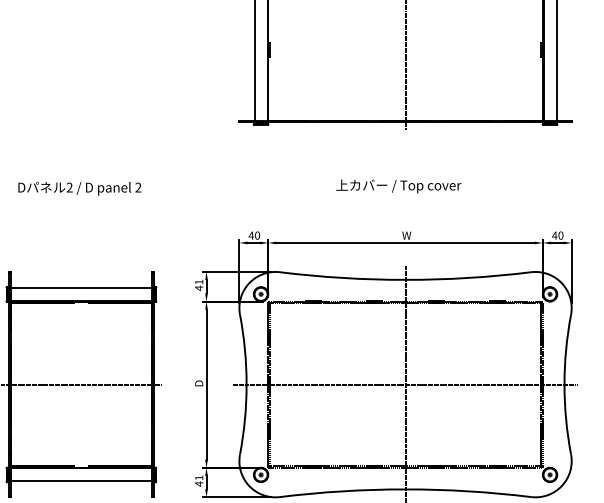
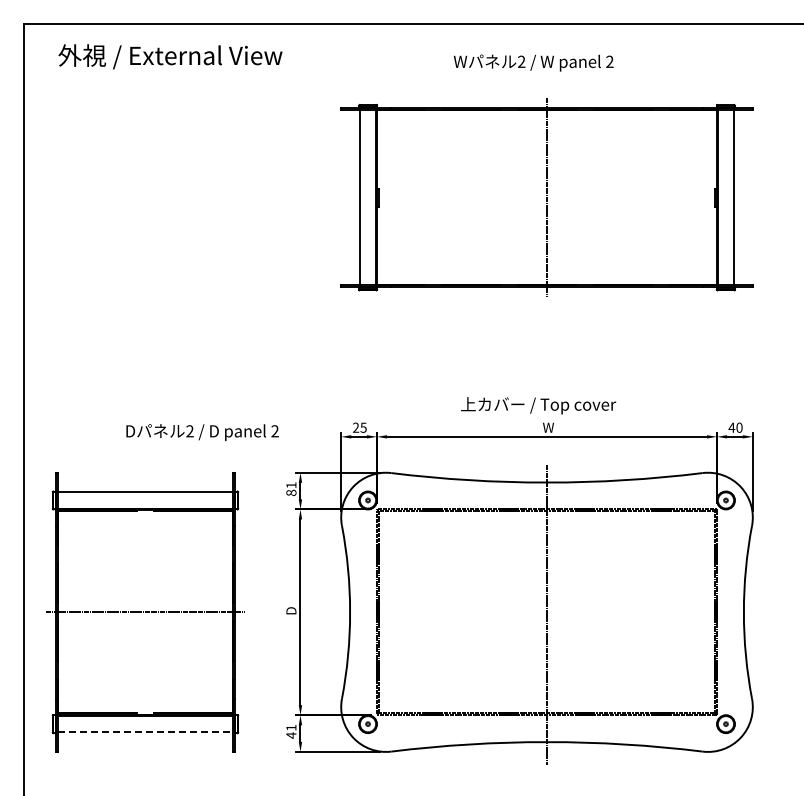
text: (398, 186) -> (538, 405), moved
text: (79, 188) -> (202, 432), moved
text: (254, 235) -> (359, 427), 40 -> 25
text: (199, 287) -> (291, 492), 41 -> 81
line: (405, 384) -> (546, 612), removed
line: (81, 481) -> (145, 732), solid -> dashed

